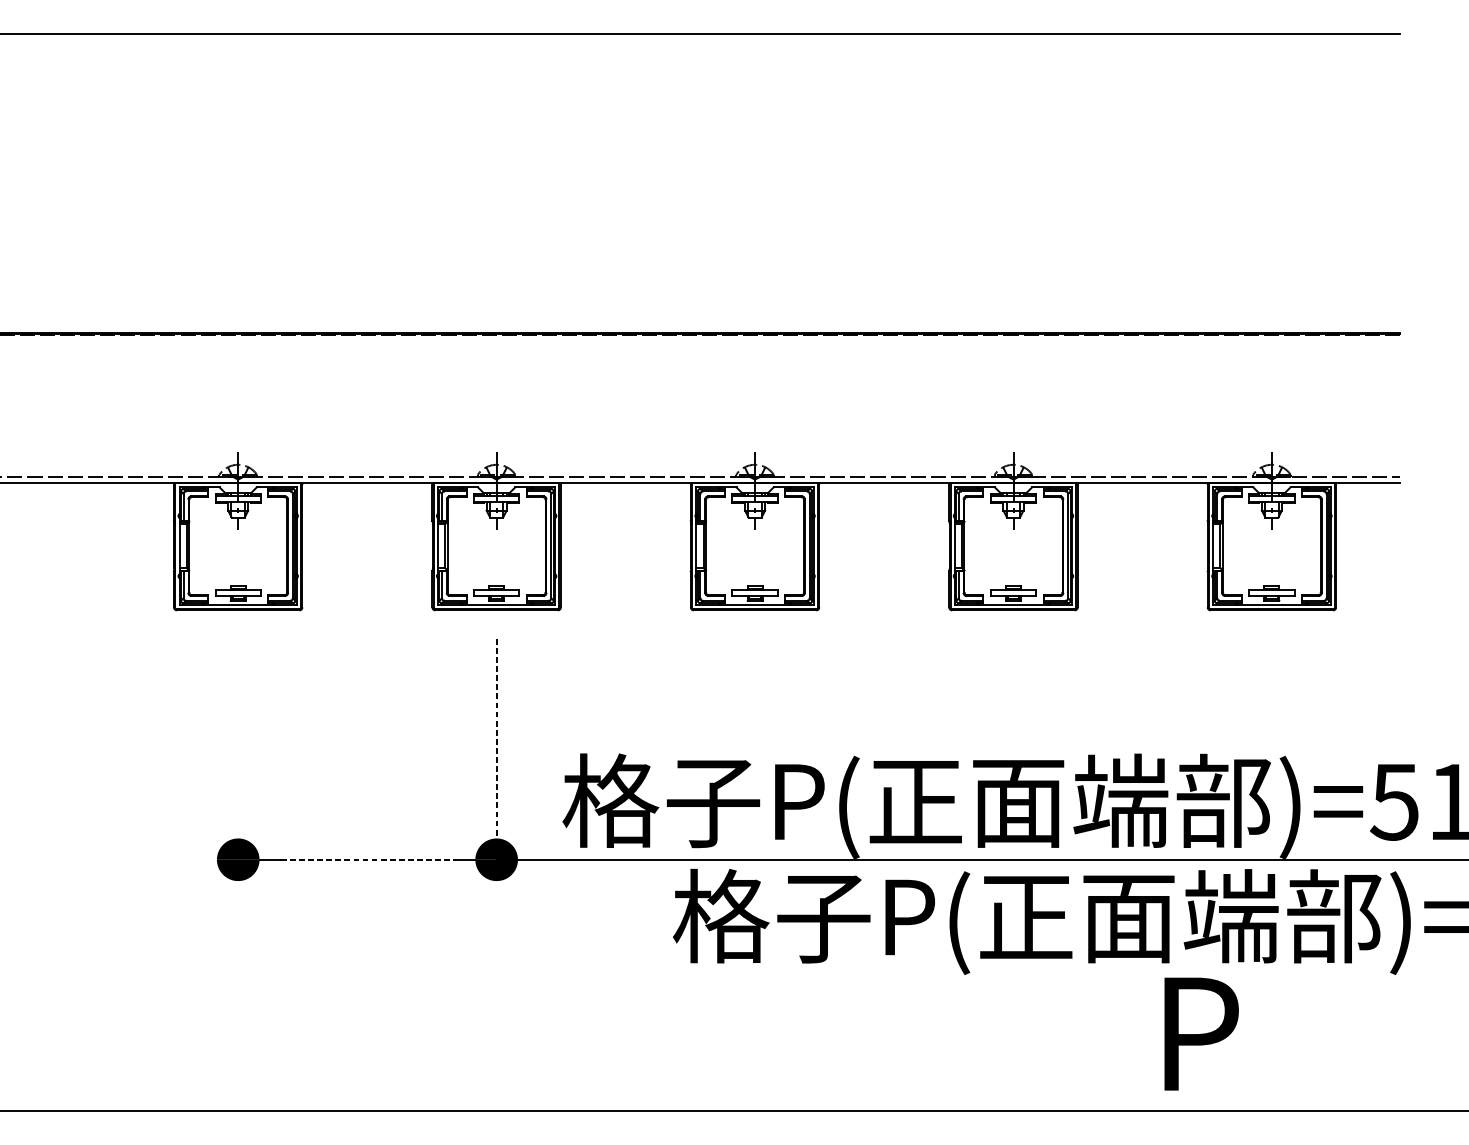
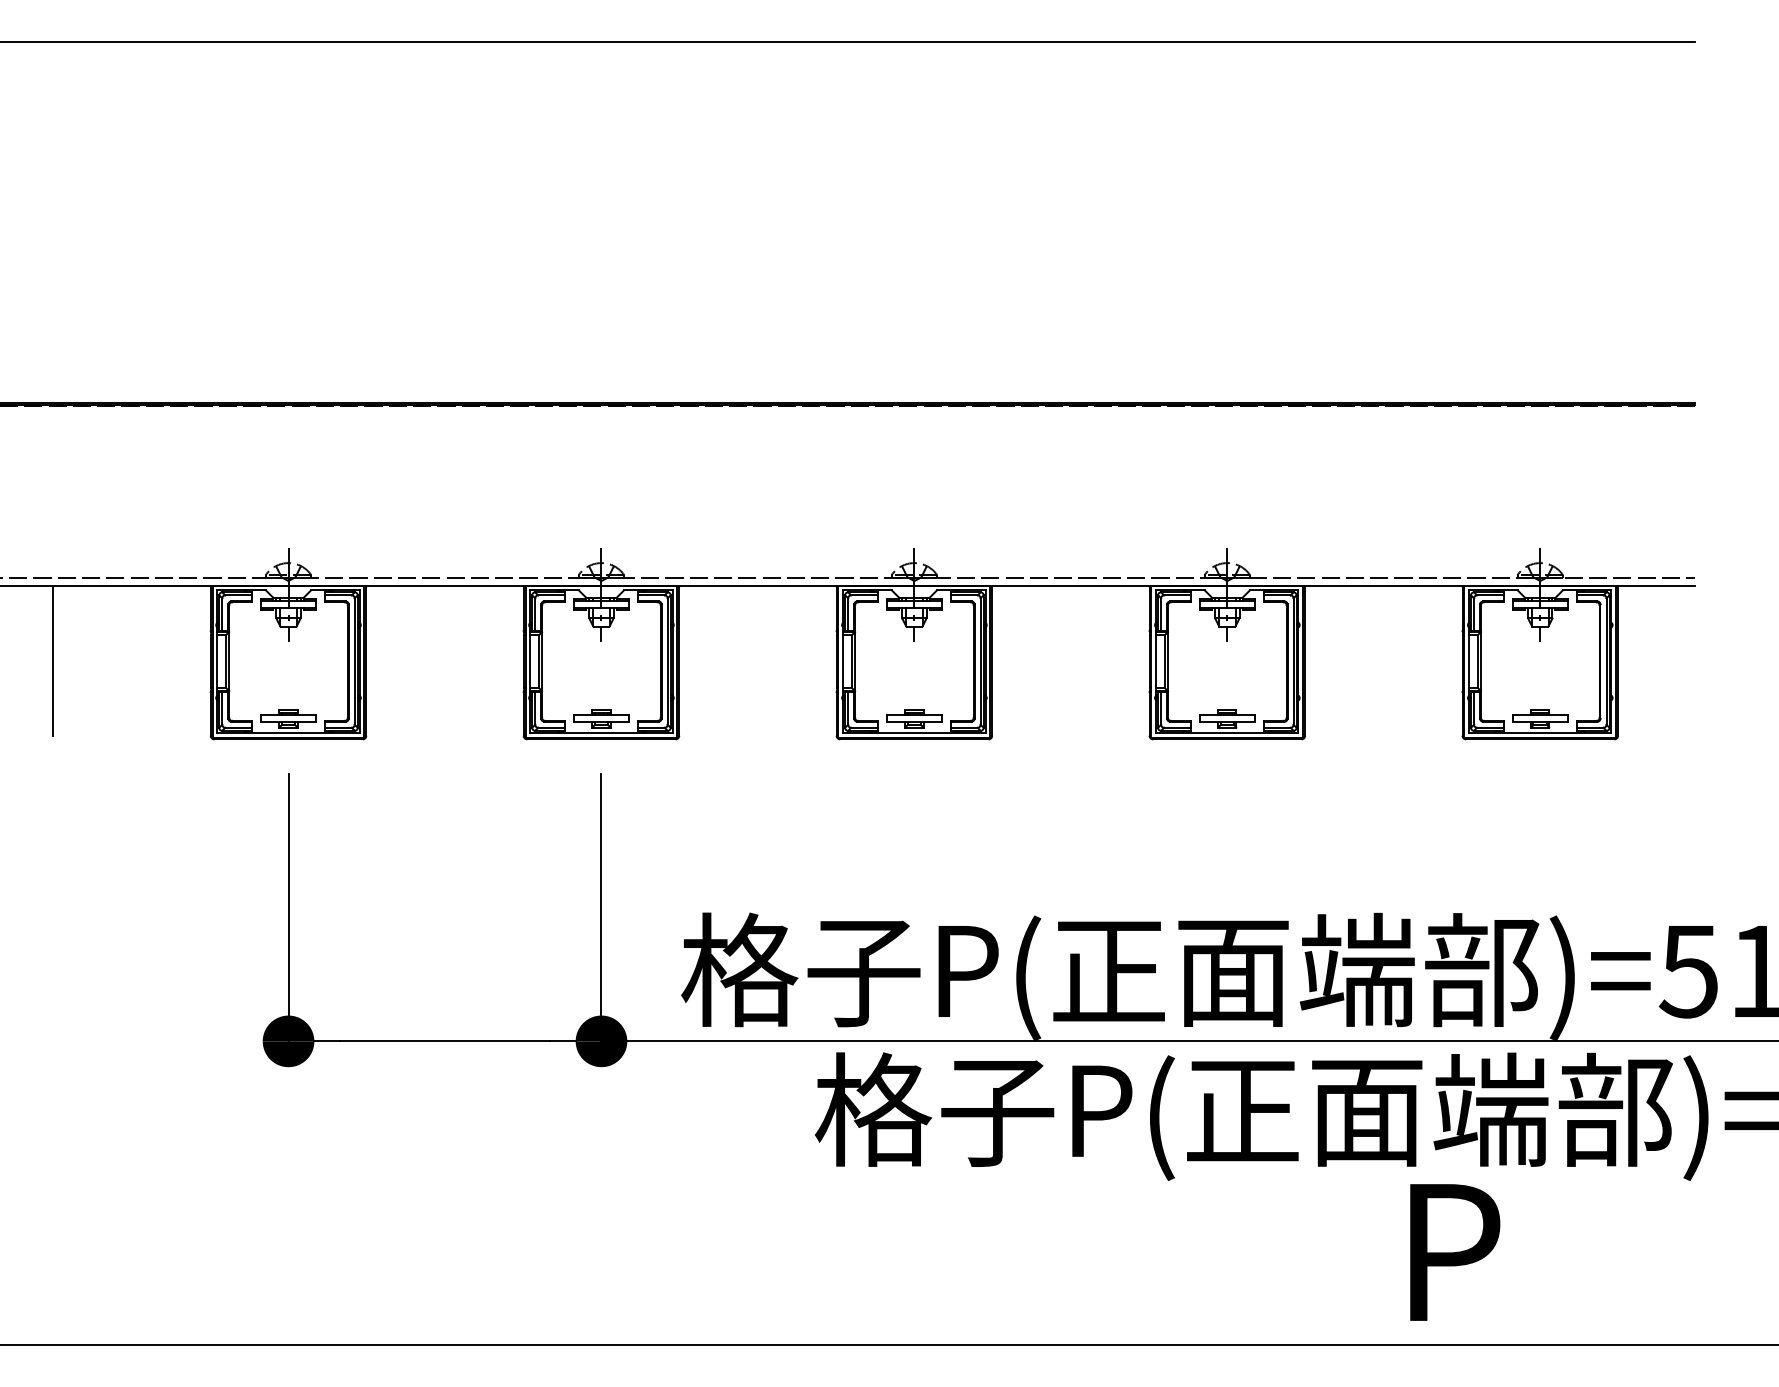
line: (44, 546) -> (53, 661), added
line: (238, 751) -> (288, 910), added
line: (496, 751) -> (601, 910), dashed -> solid
line: (367, 859) -> (445, 1041), dashed -> solid

